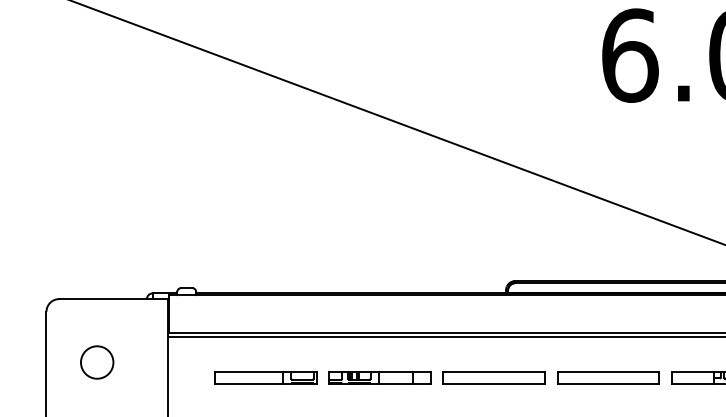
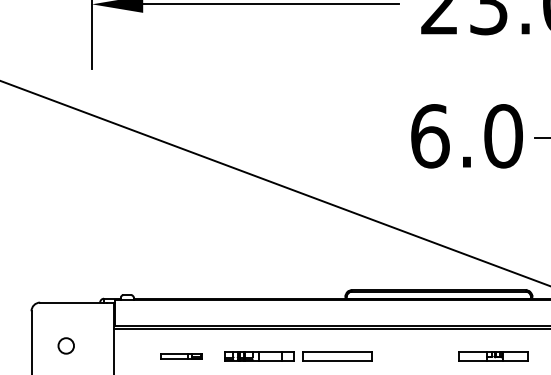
circle: (97, 361) -> (66, 345), size x0.7
part: (266, 377) -> (181, 356), size x0.6
part: (608, 377) -> (415, 356), removed

